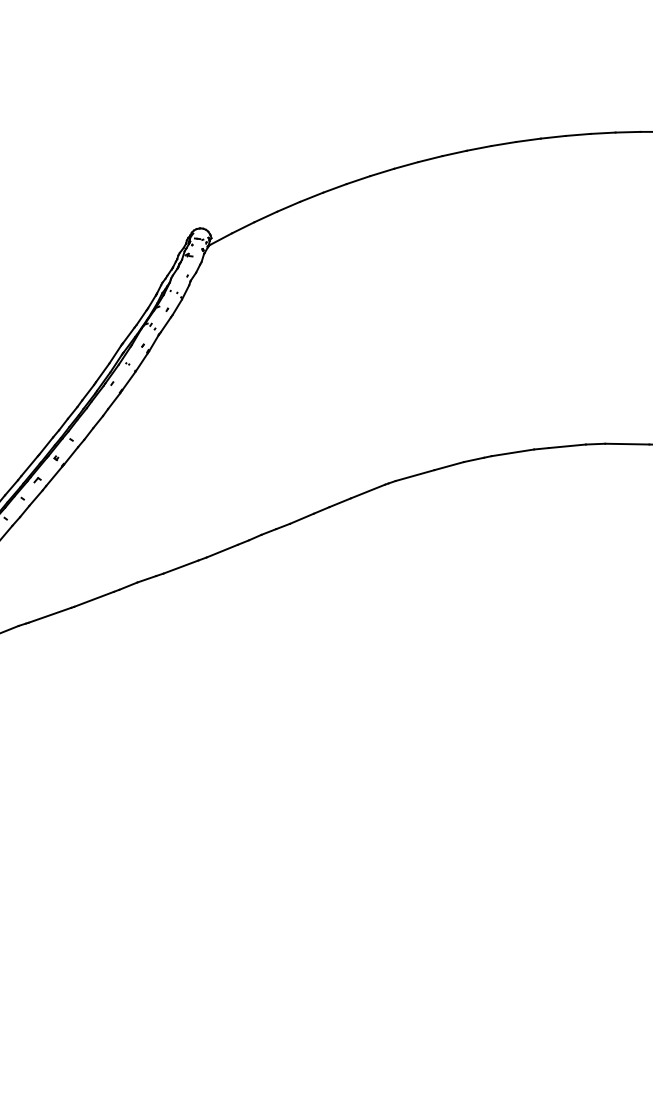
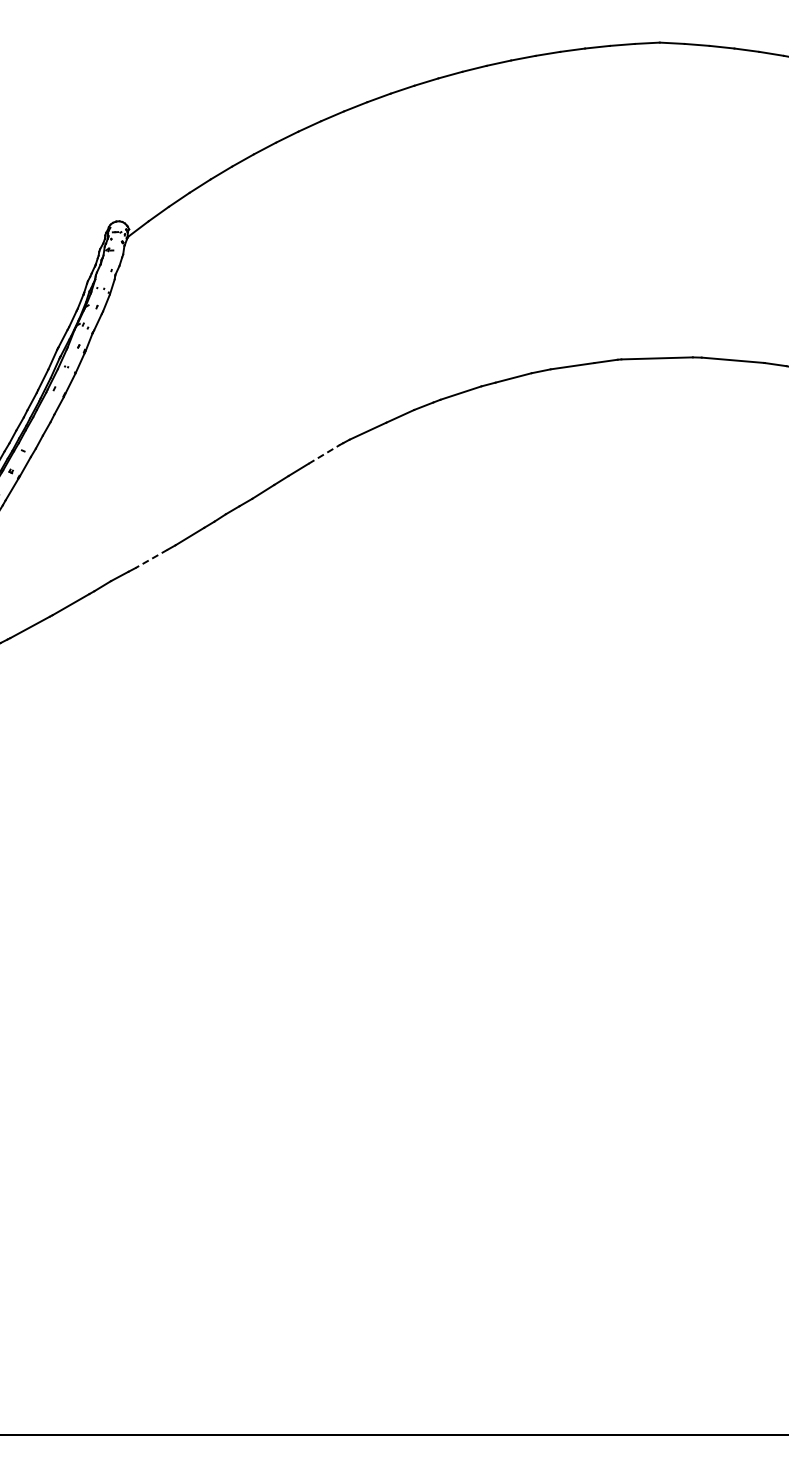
line: (368, 491) -> (324, 454), solid -> dashed
line: (180, 566) -> (151, 558), solid -> dashed

